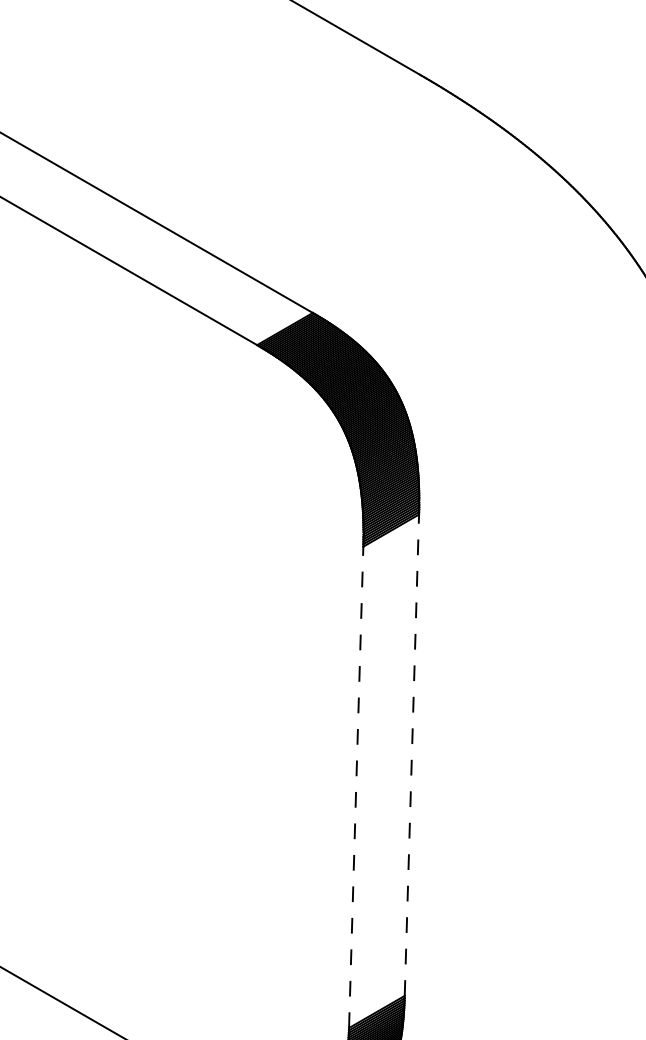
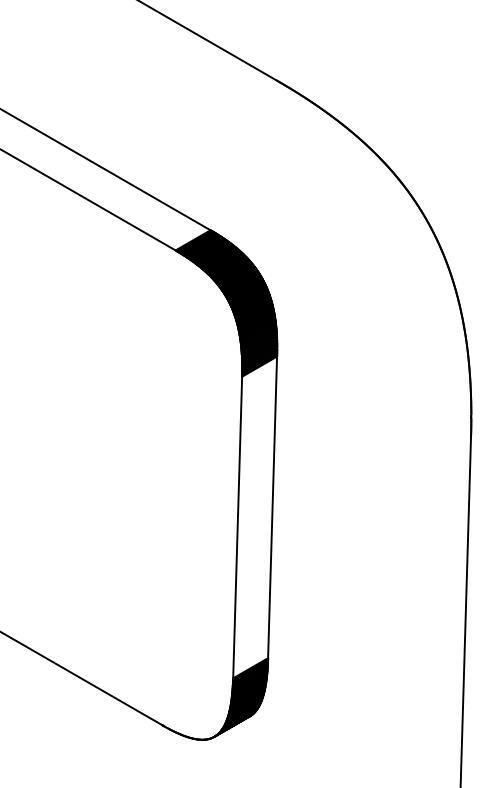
line: (411, 755) -> (272, 507), dashed -> solid
line: (355, 787) -> (237, 527), dashed -> solid

